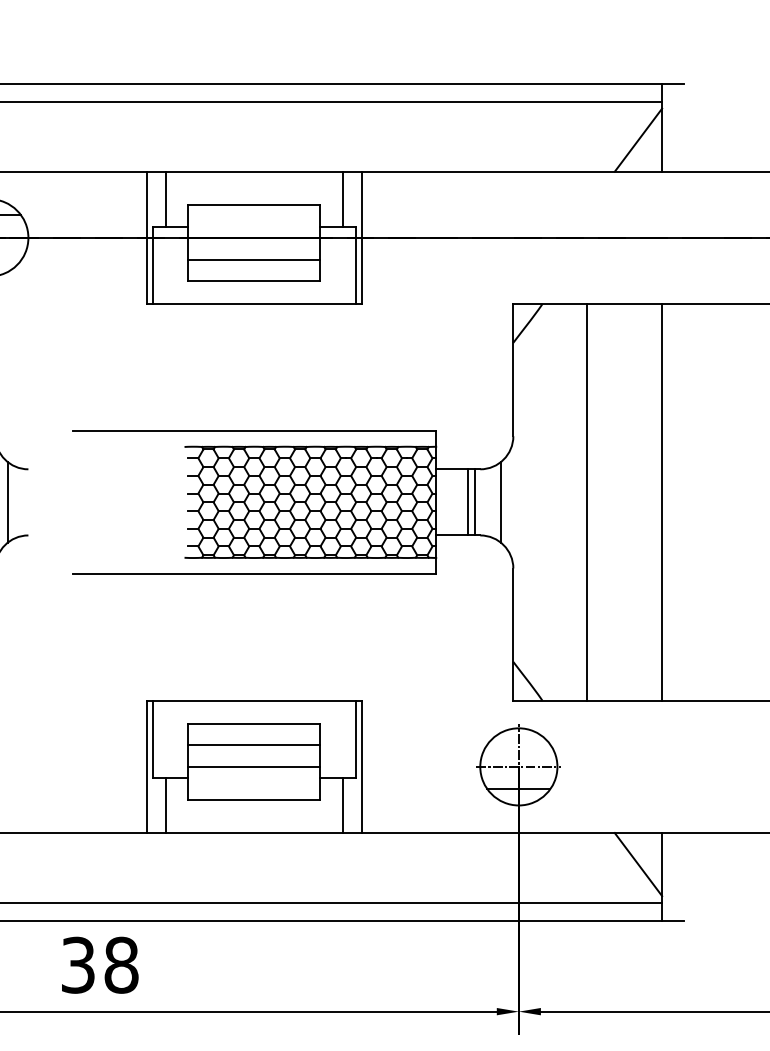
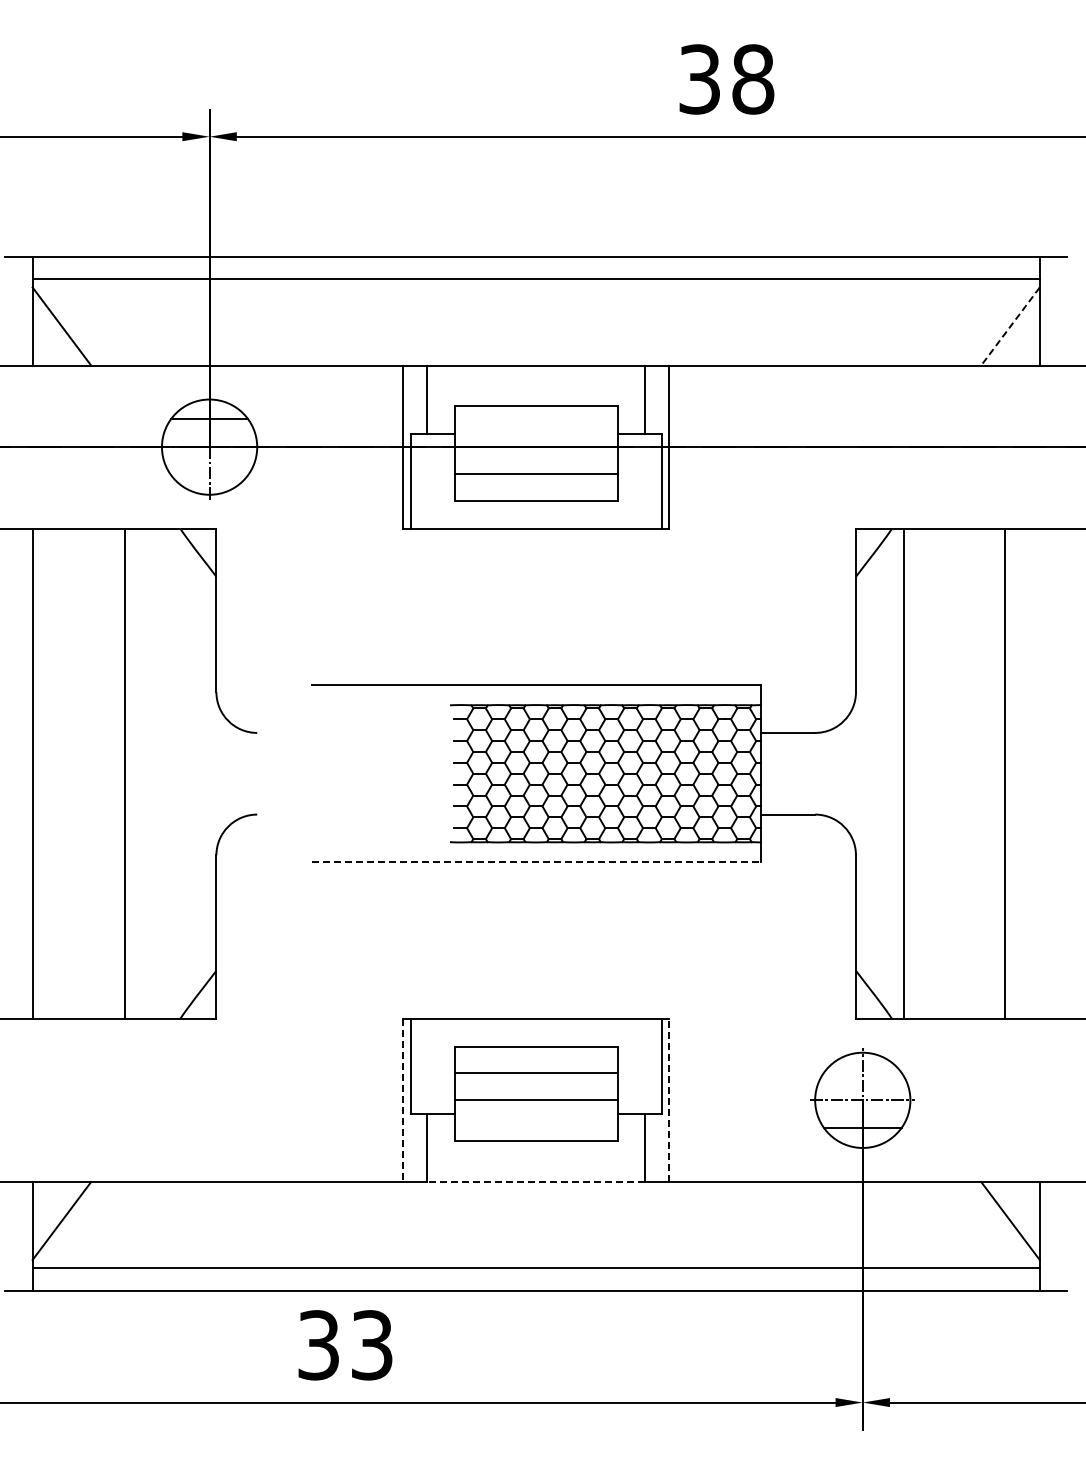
line: (638, 140) -> (1010, 326), solid -> dashed
line: (7, 502) -> (231, 773), removed
line: (468, 502) -> (800, 773), removed
line: (474, 502) -> (808, 773), removed
line: (500, 502) -> (840, 773), removed
line: (587, 502) -> (904, 773), moved
line: (661, 502) -> (1004, 773), moved
line: (254, 574) -> (536, 862), solid -> dashed
line: (146, 767) -> (403, 1100), solid -> dashed
line: (362, 767) -> (669, 1100), solid -> dashed
line: (254, 833) -> (536, 1182), solid -> dashed
text: (121, 965) -> (372, 1345), 38 -> 33

